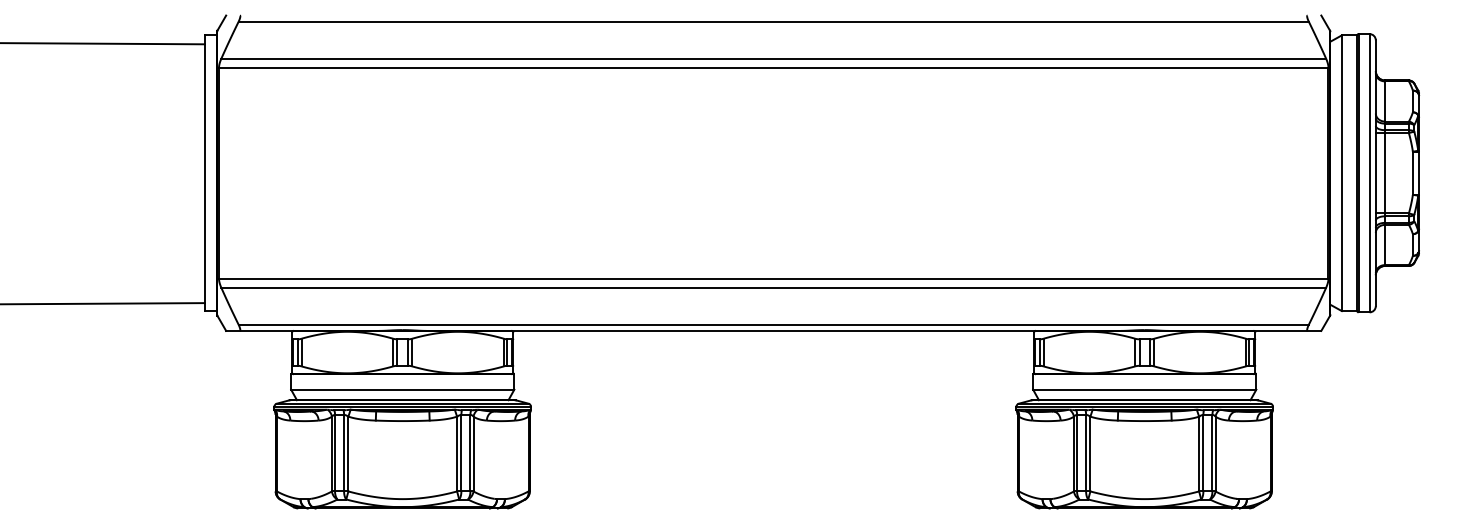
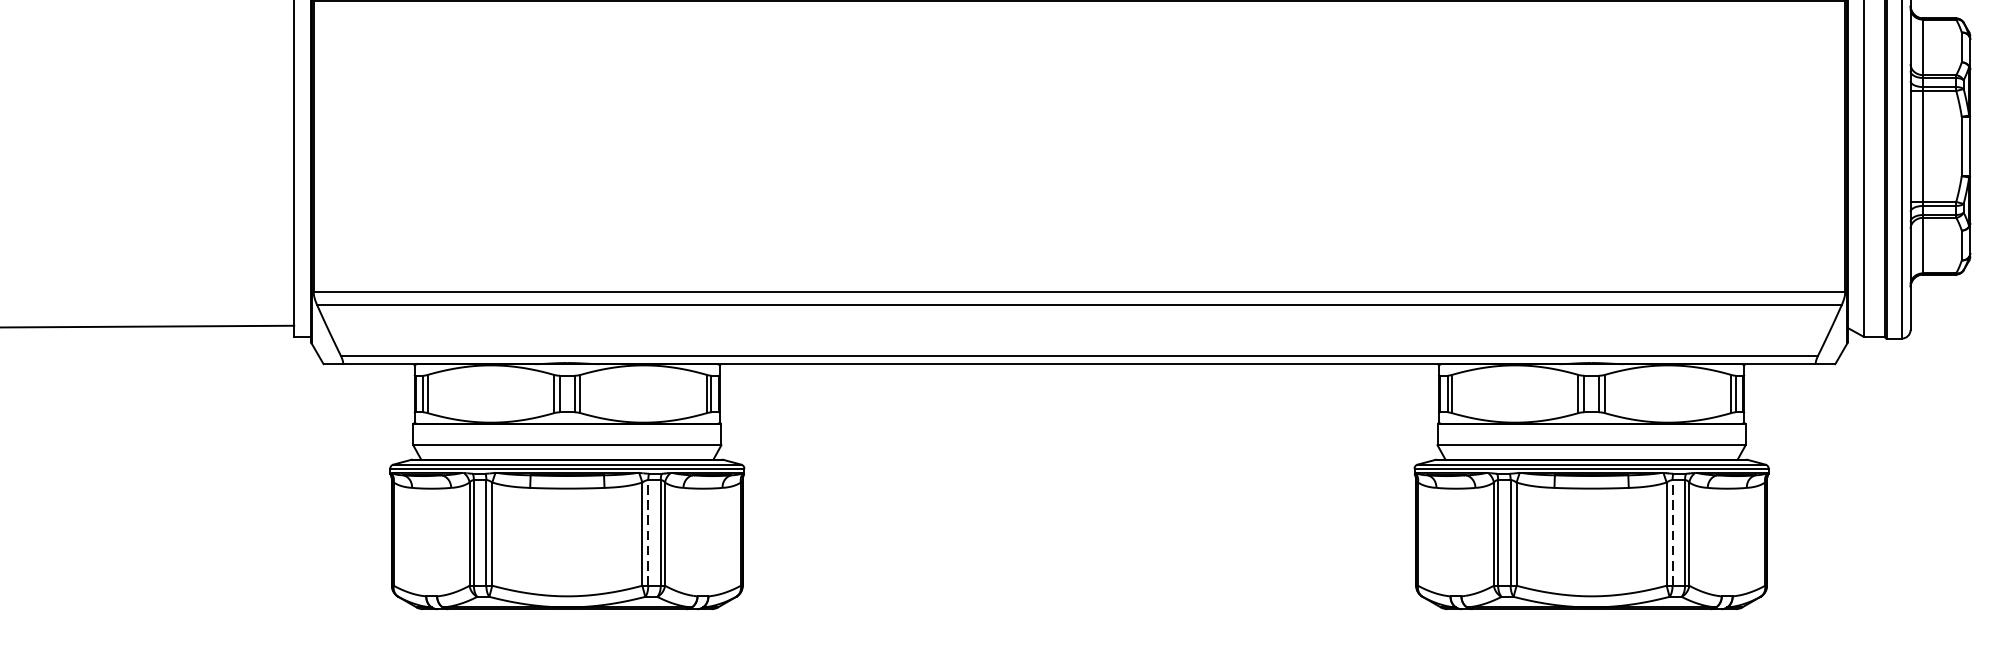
line: (461, 452) -> (648, 531), solid -> dashed
line: (1203, 452) -> (1672, 531), solid -> dashed

